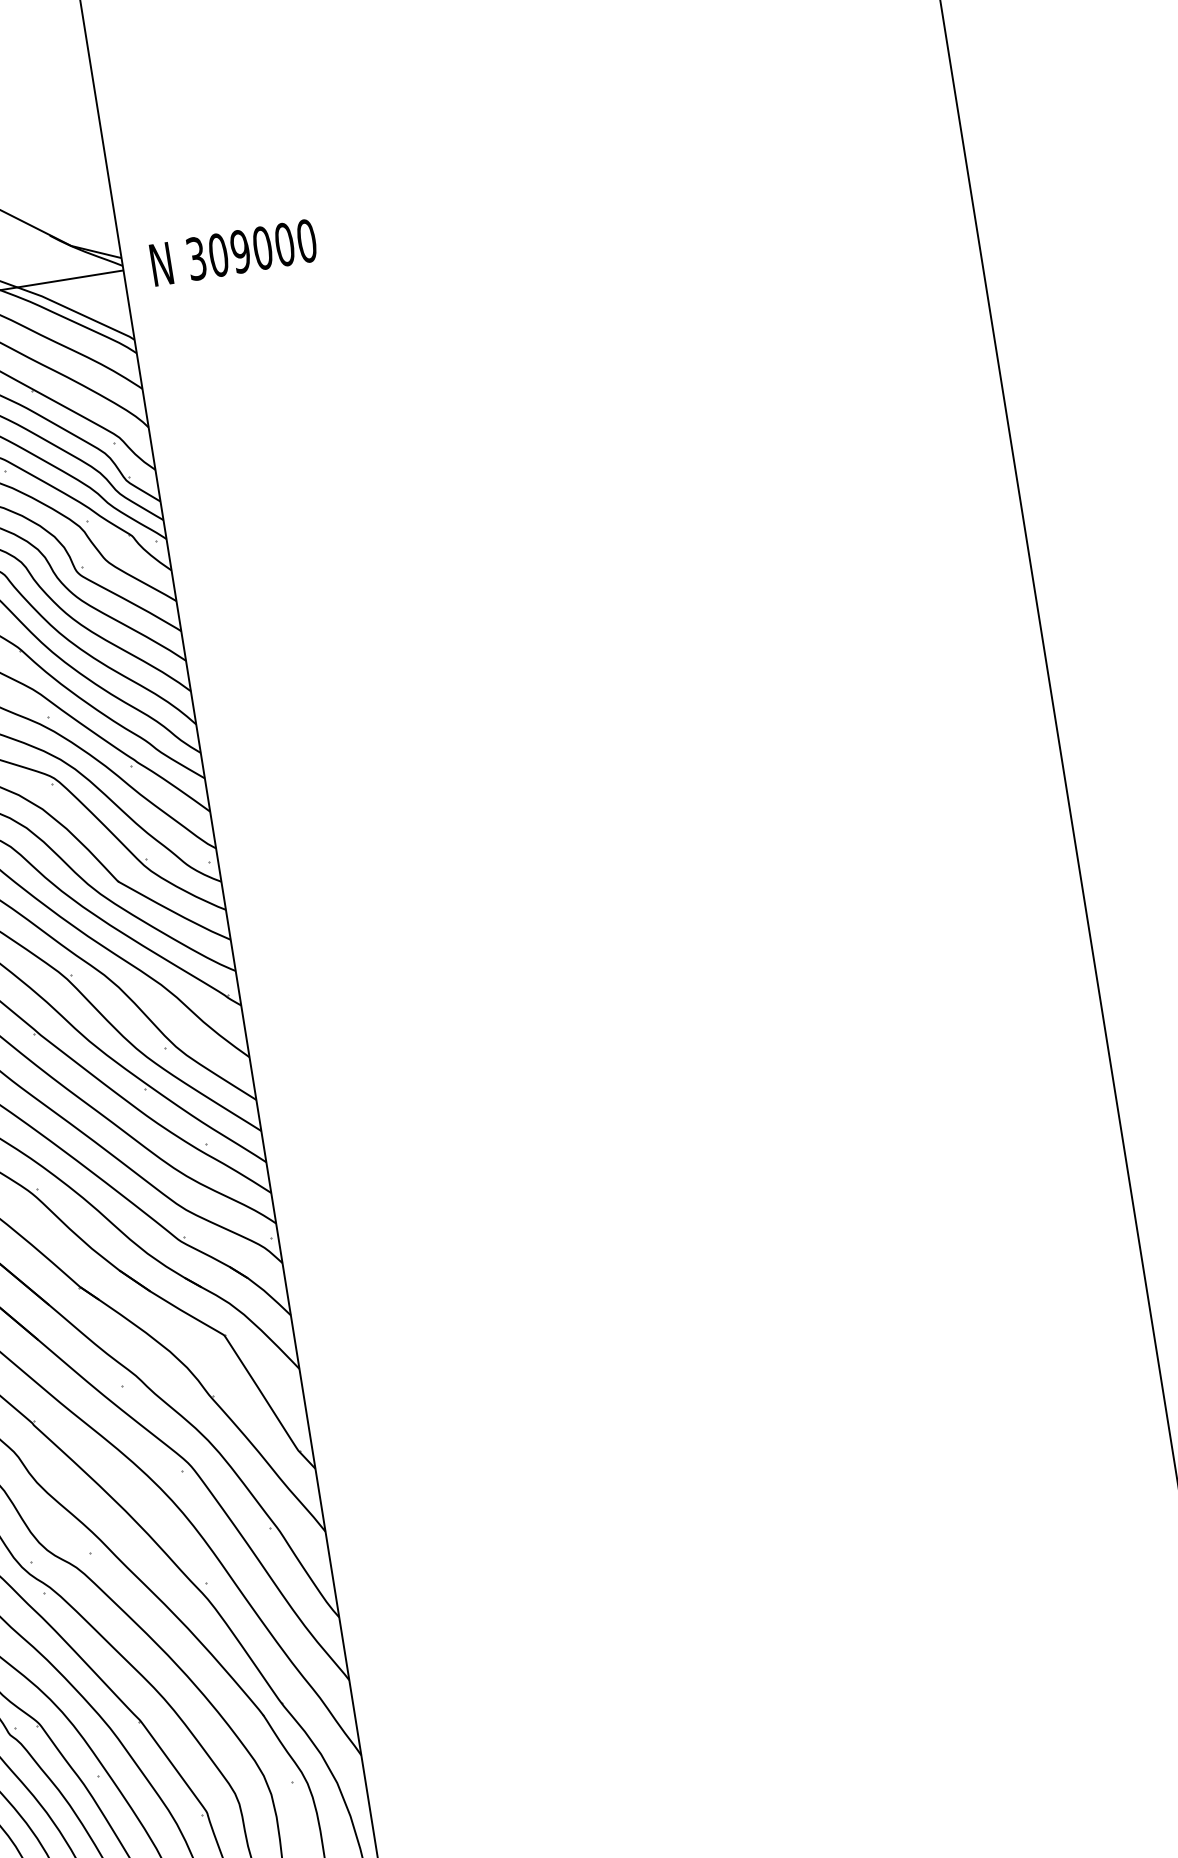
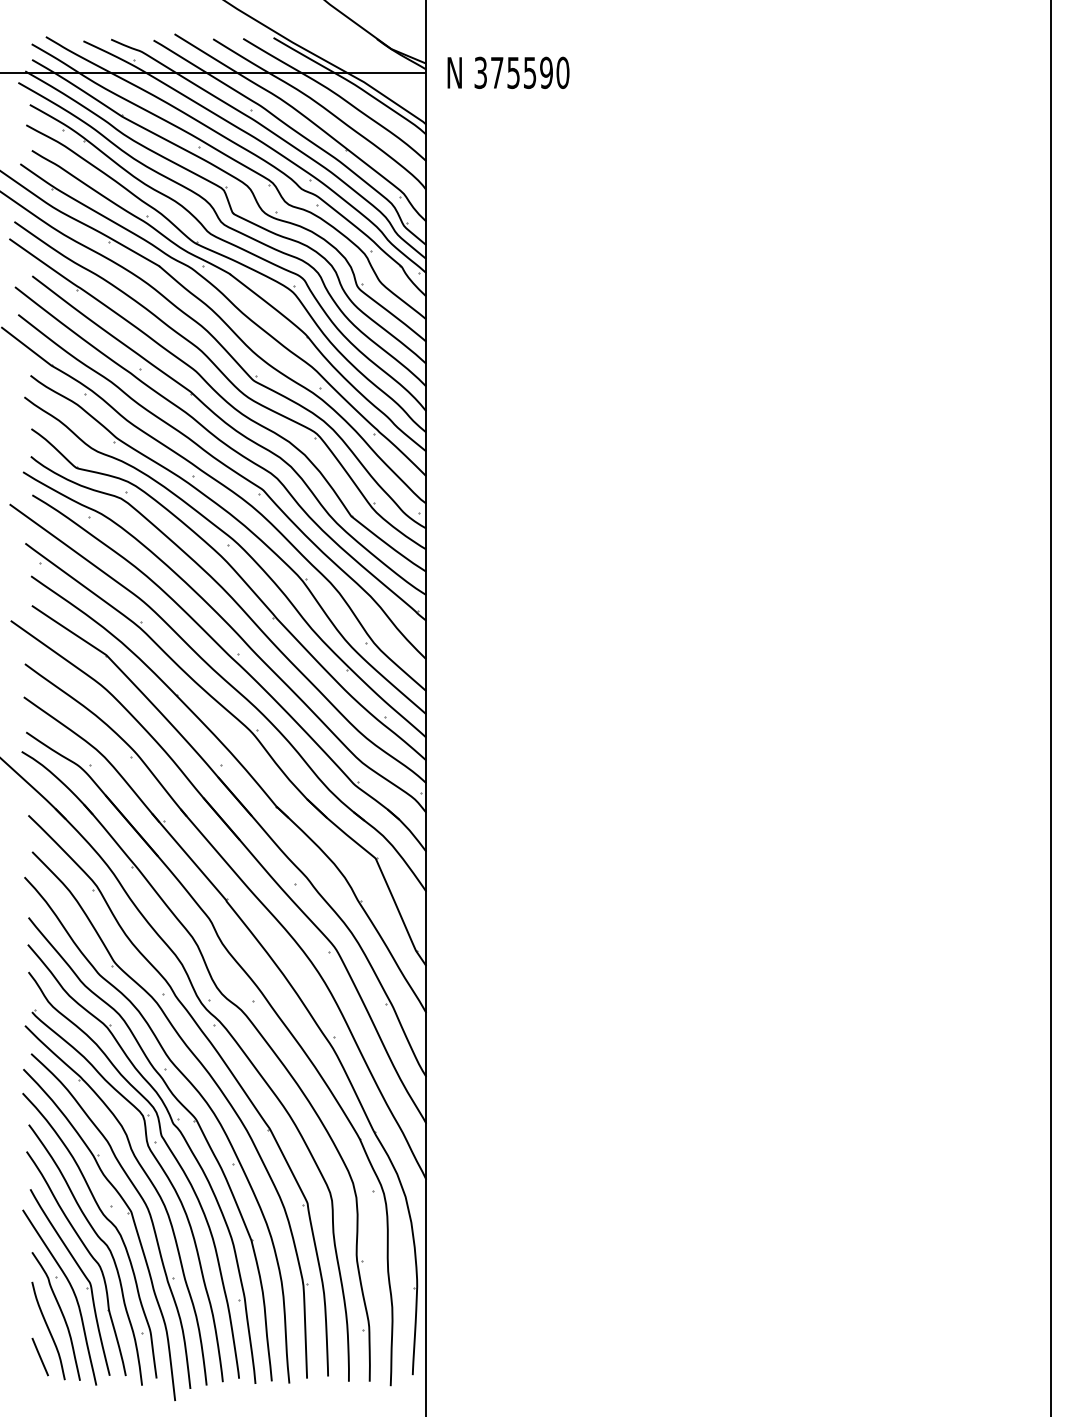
text: (251, 249) -> (521, 72), 309000 -> 375590

